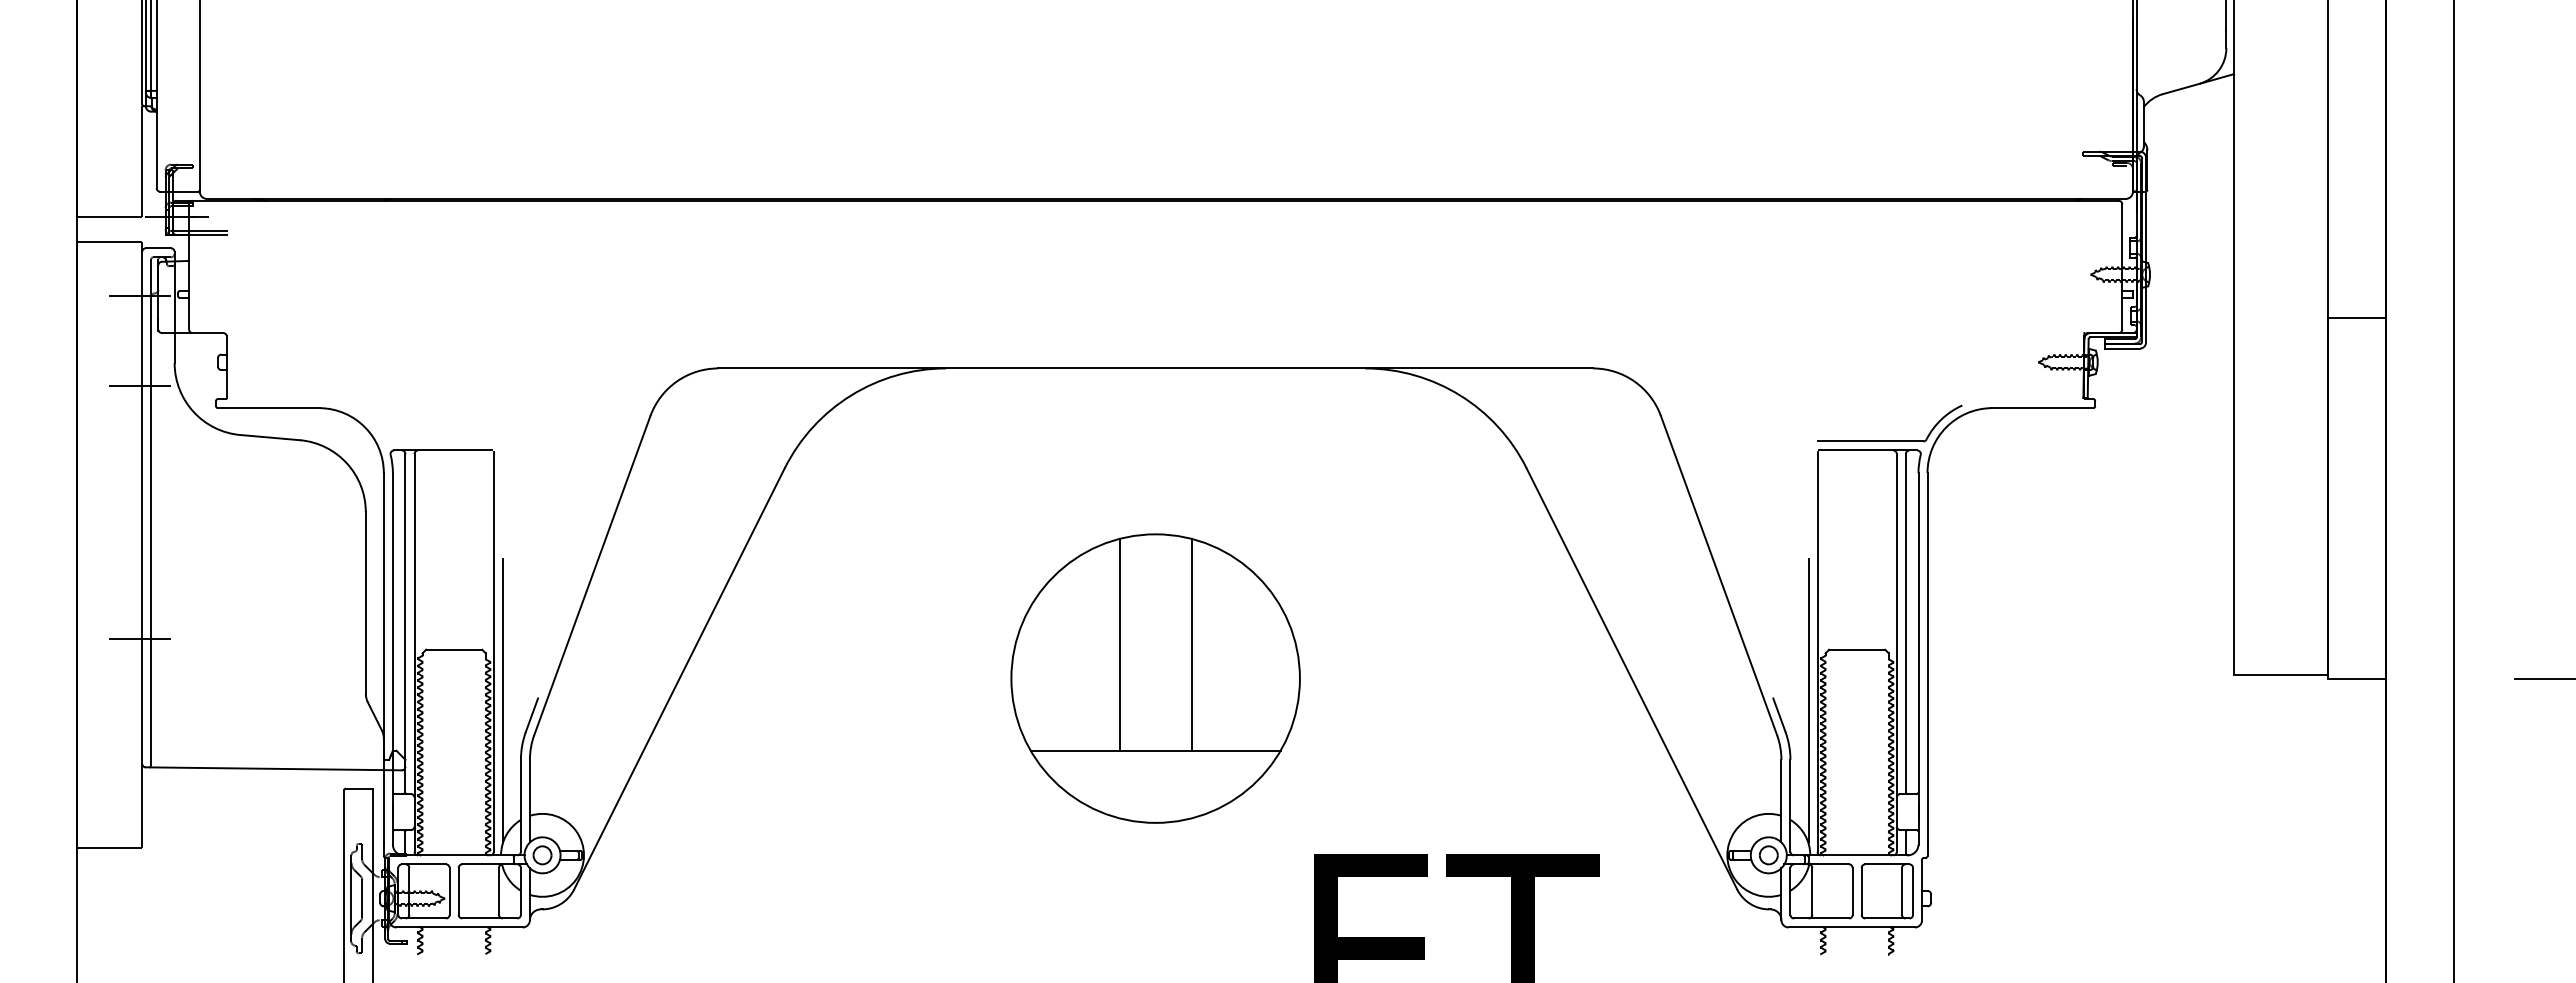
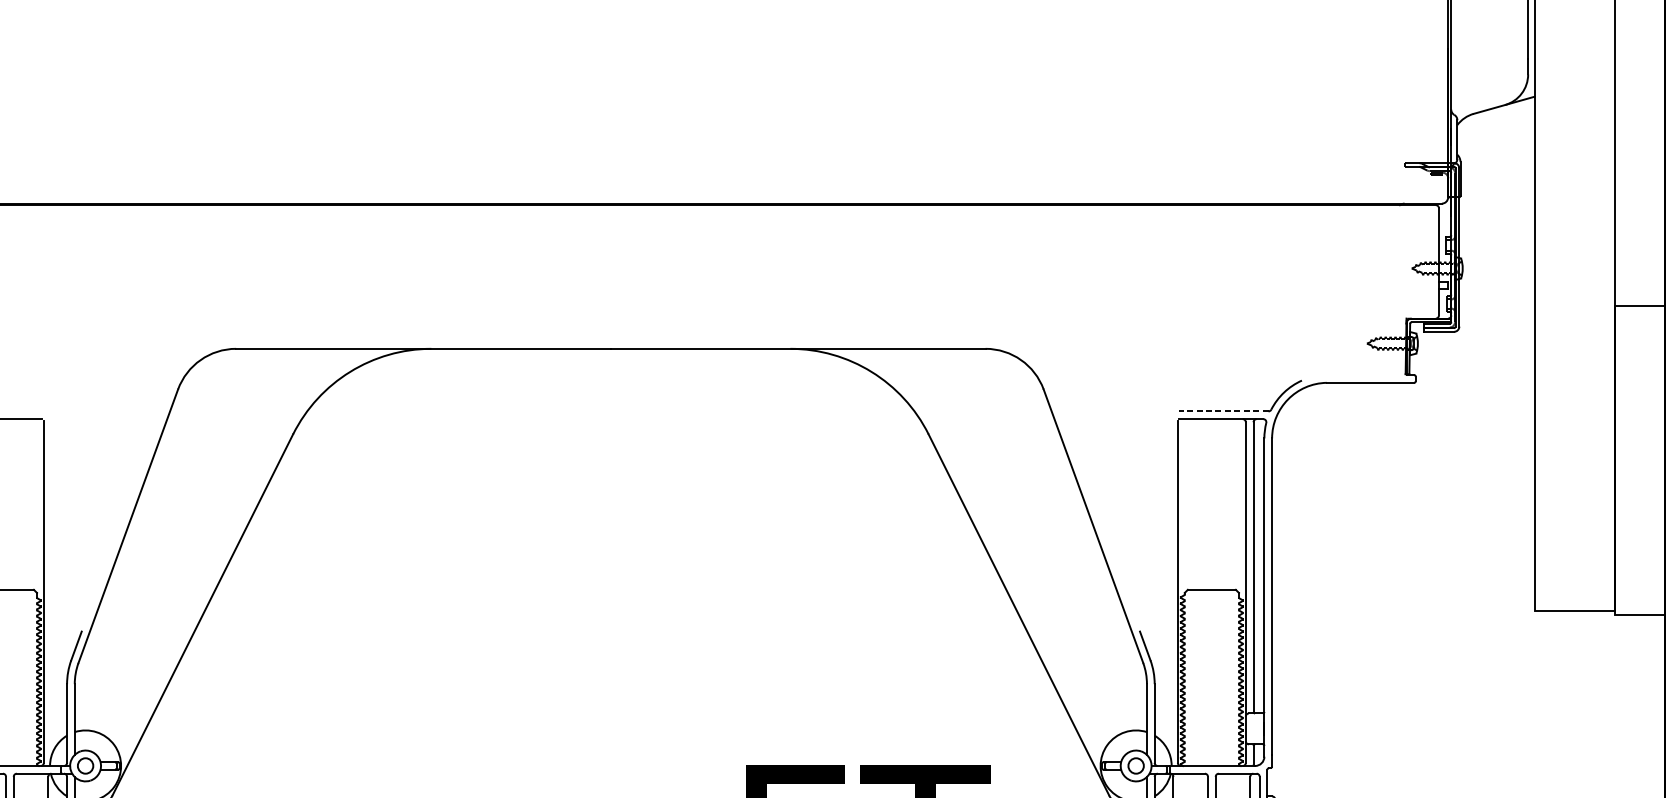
line: (1870, 441) -> (1223, 411), solid -> dashed
part: (1155, 678) -> (610, 614), removed
line: (502, 701) -> (51, 634), removed
line: (1808, 701) -> (1170, 634), removed

